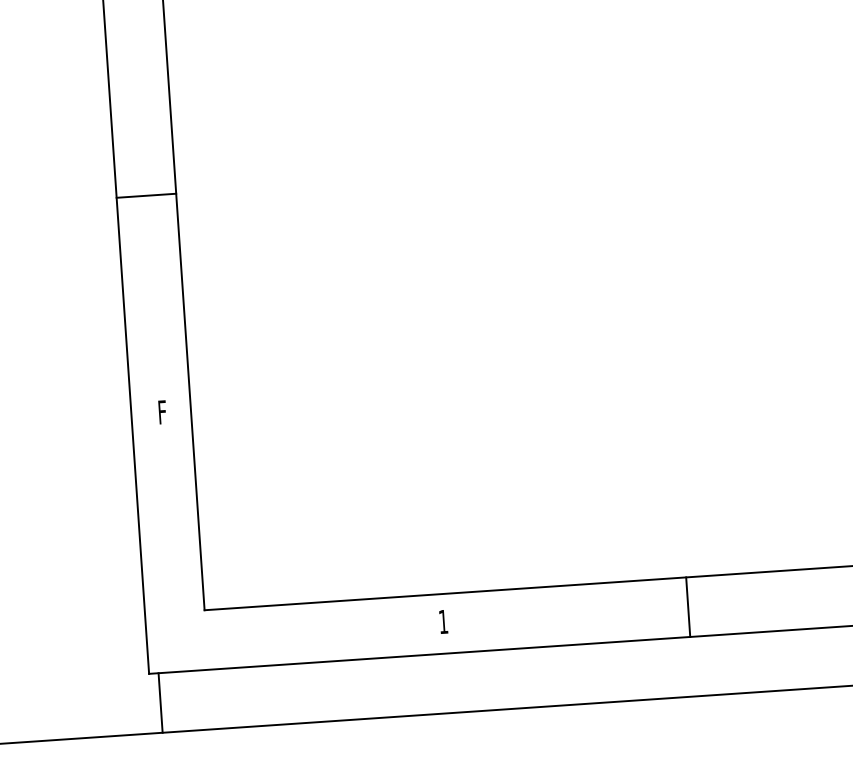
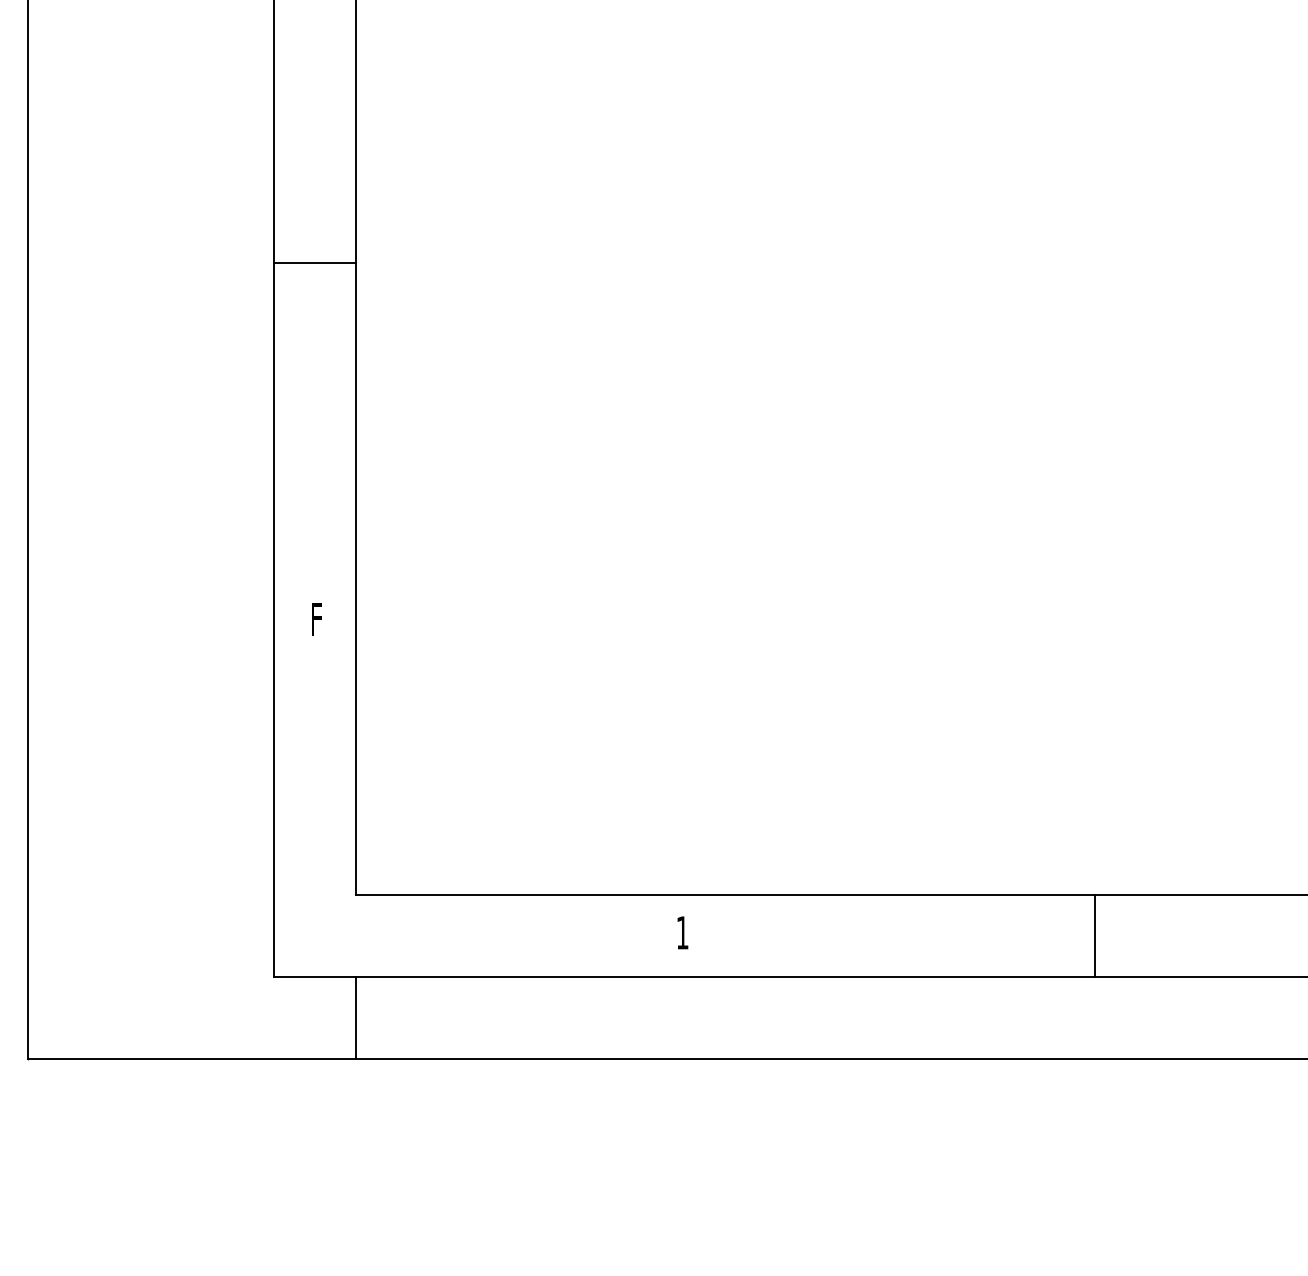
line: (146, 195) -> (315, 262), moved
line: (688, 607) -> (1094, 935), moved
line: (160, 702) -> (356, 1017), moved

